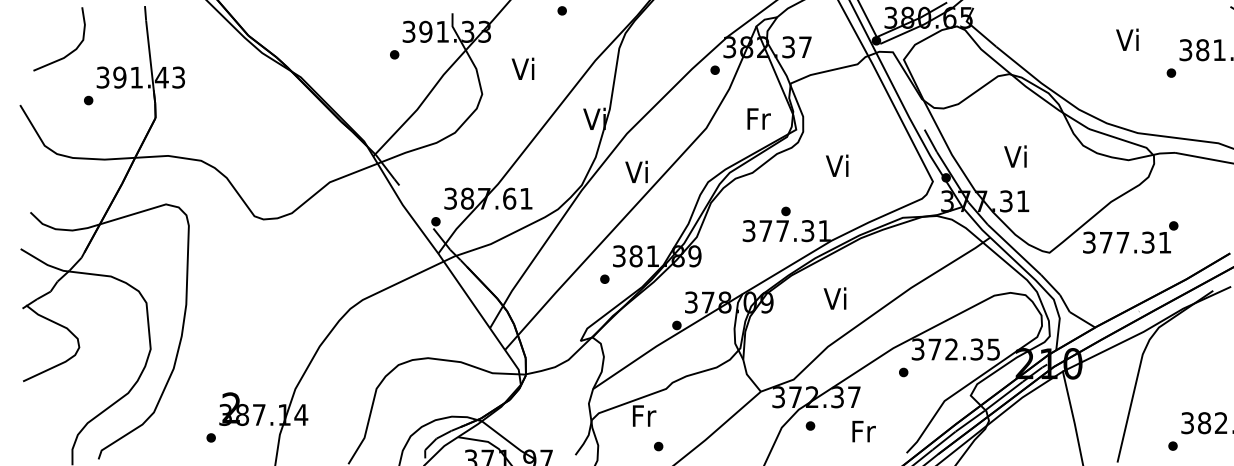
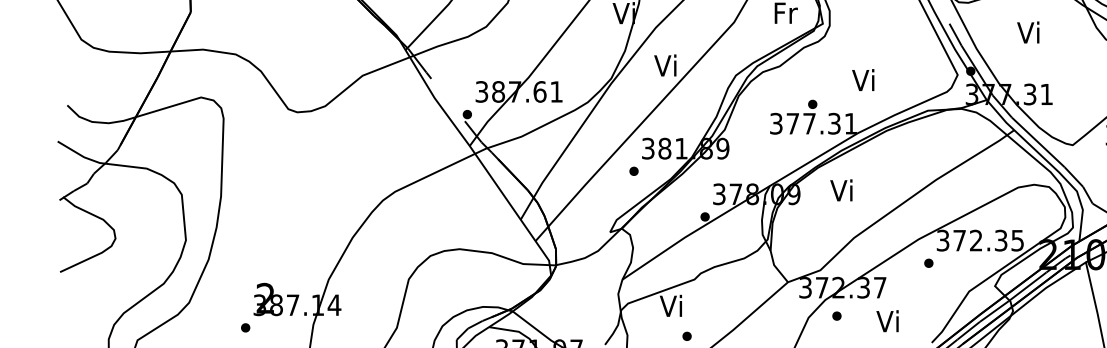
text: (1015, 156) -> (1028, 32), moved
text: (837, 165) -> (863, 79), moved
text: (834, 298) -> (840, 190), moved
text: (643, 415) -> (672, 305), Fr -> Vi
text: (862, 431) -> (888, 321), Fr -> Vi

